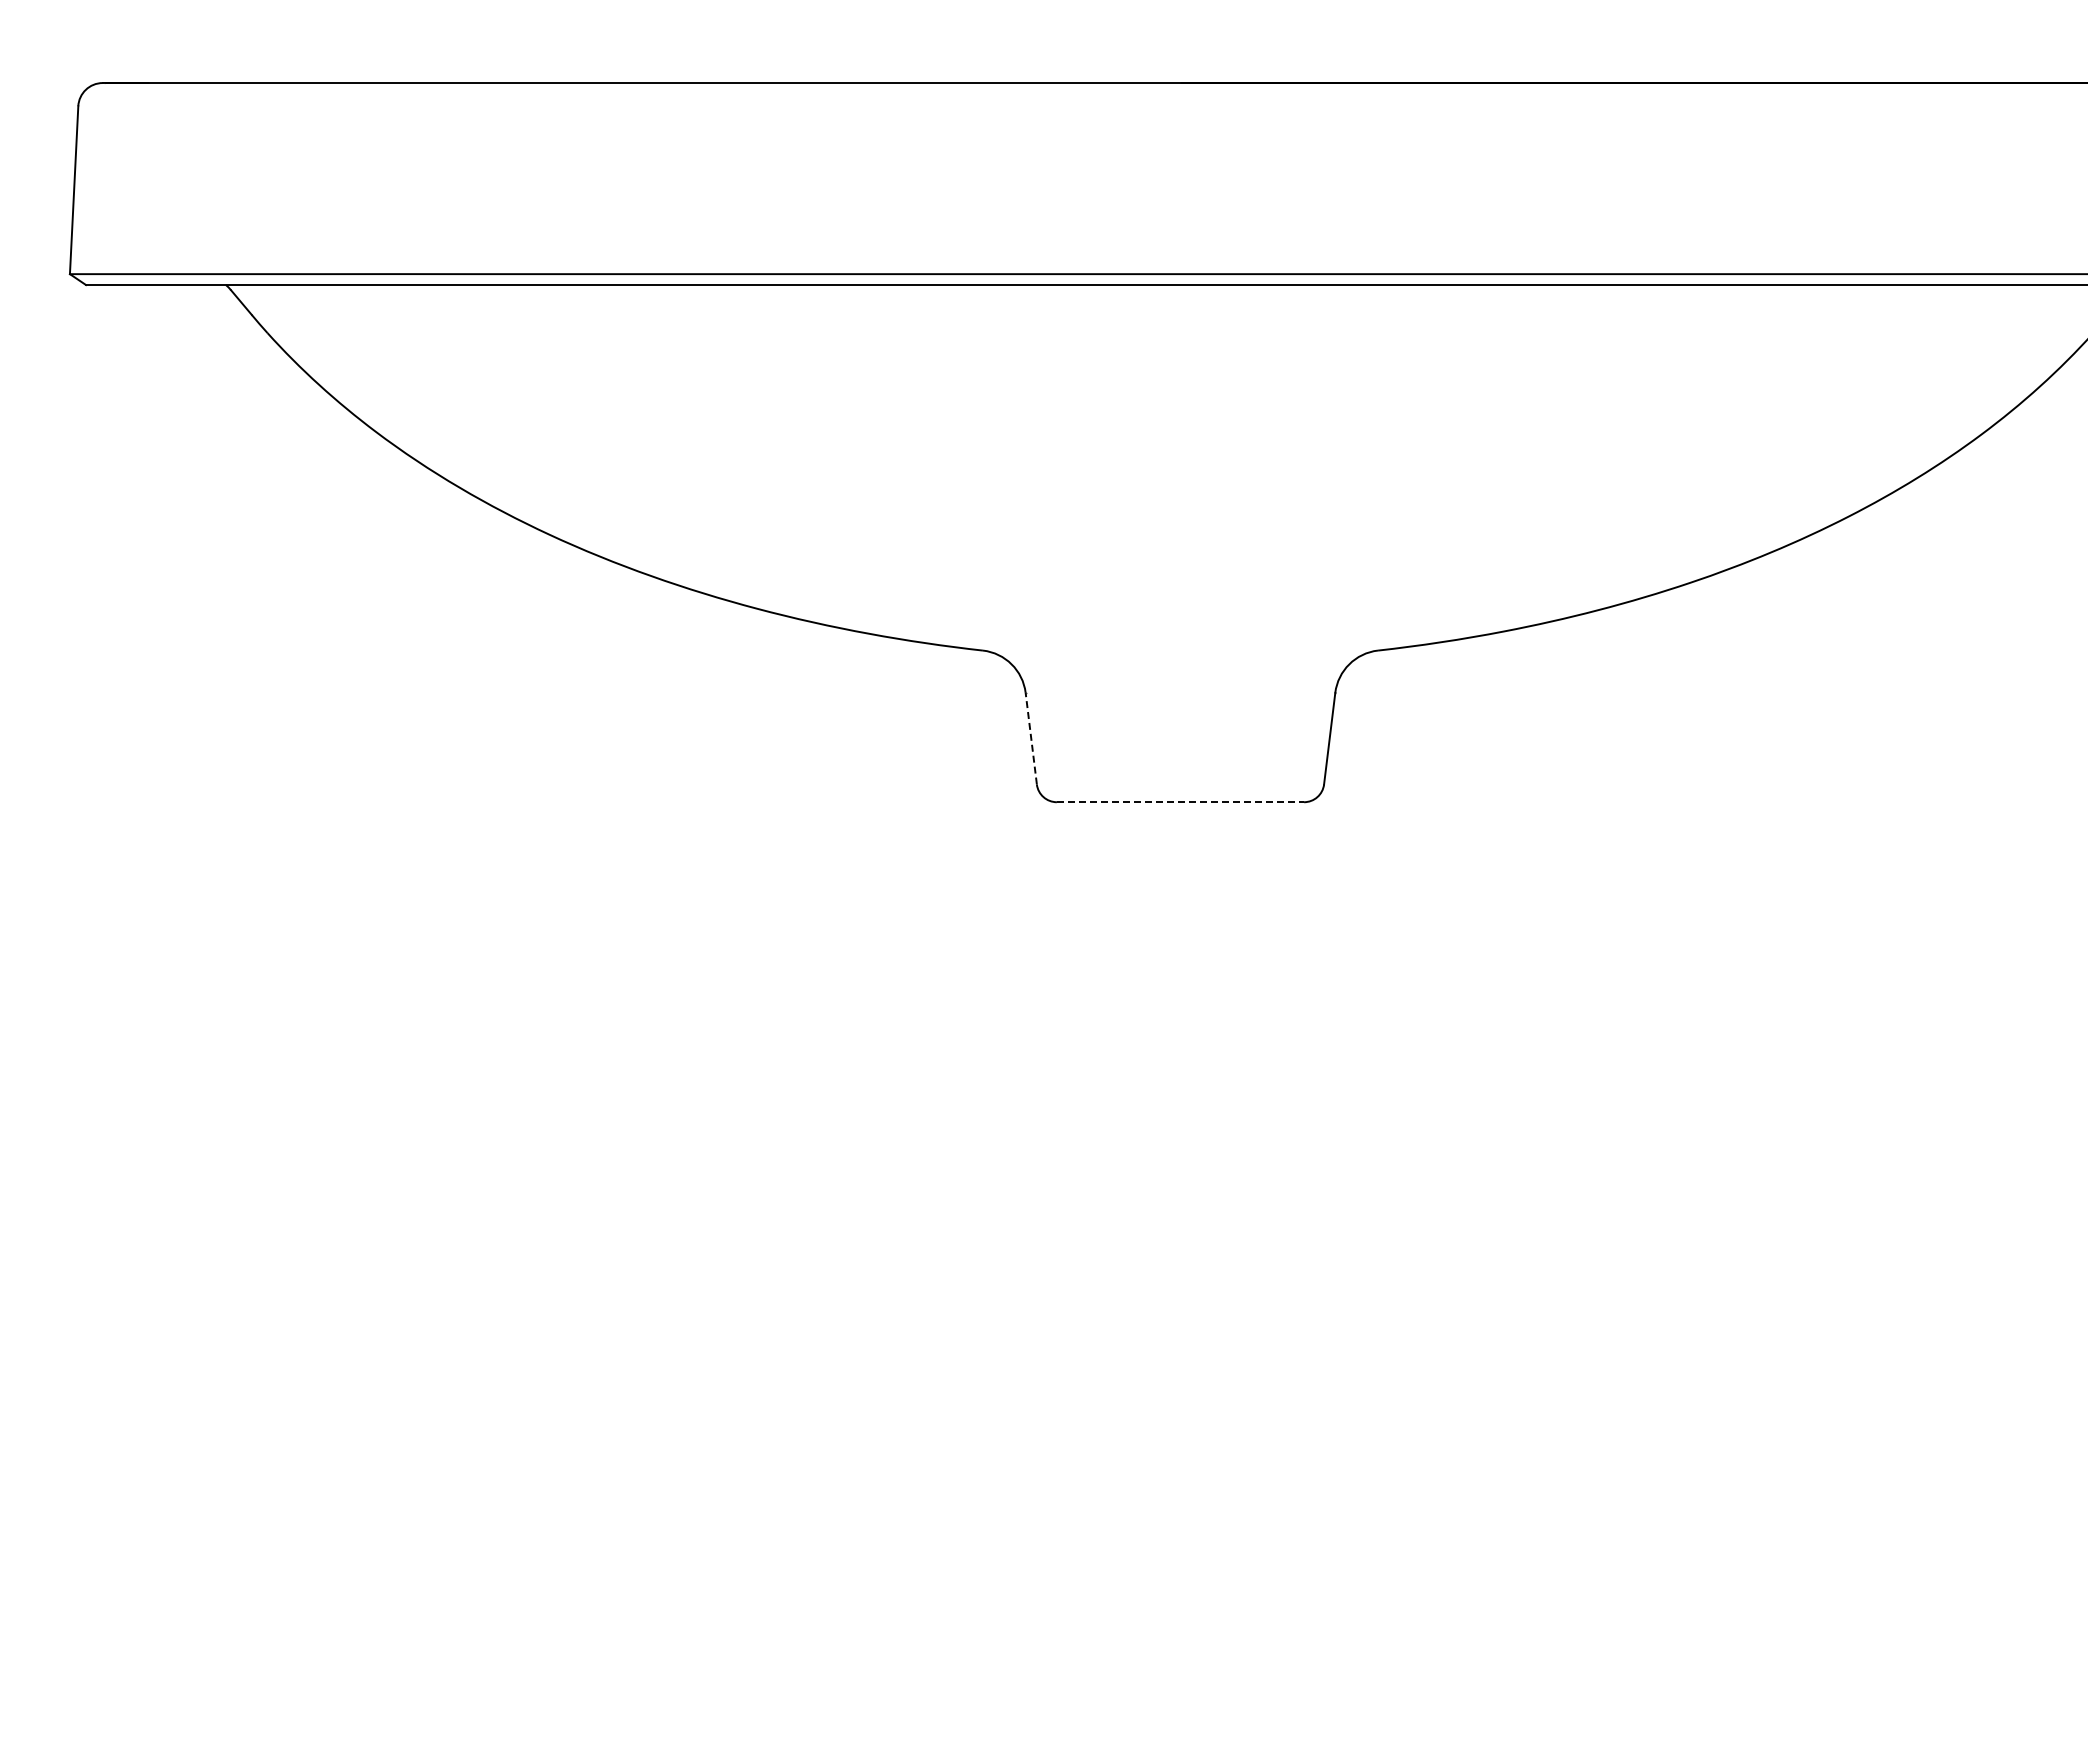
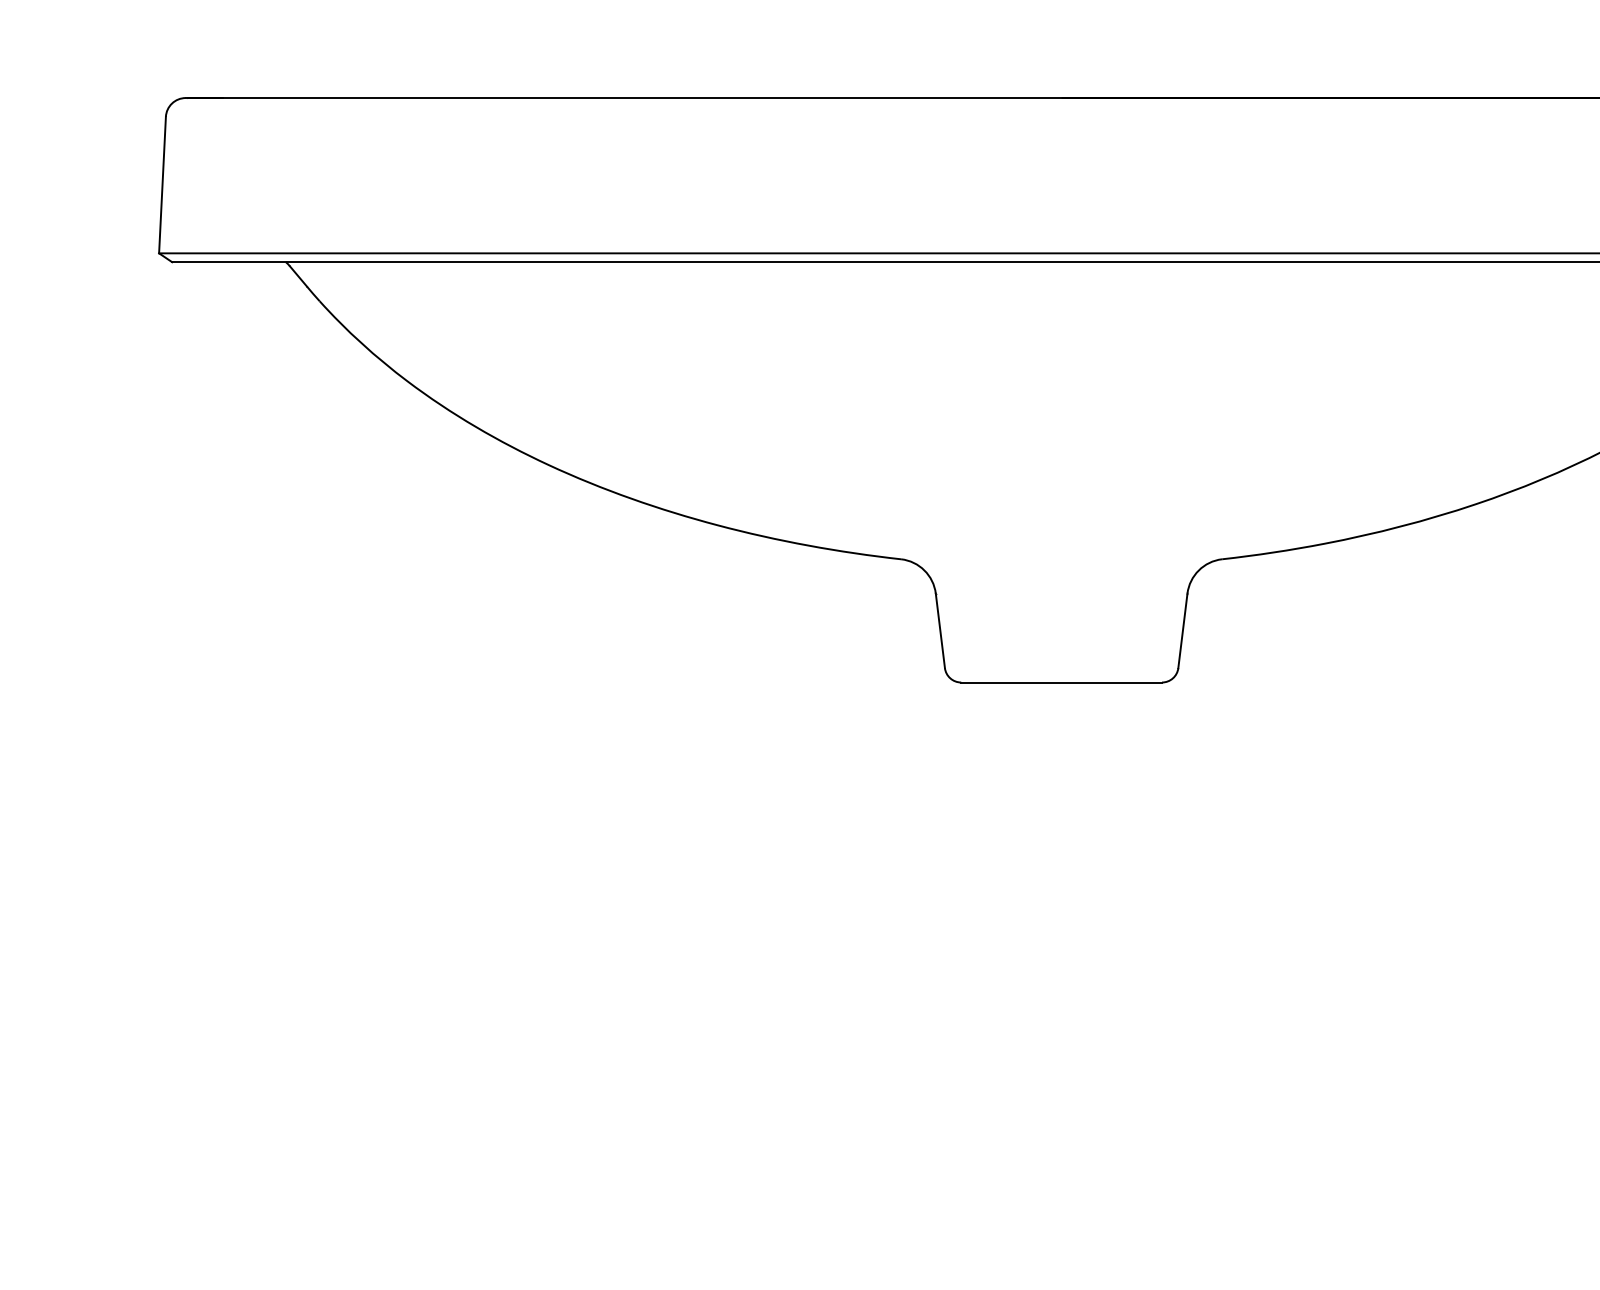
line: (1031, 738) -> (940, 630), dashed -> solid
line: (1180, 802) -> (1061, 682), dashed -> solid

